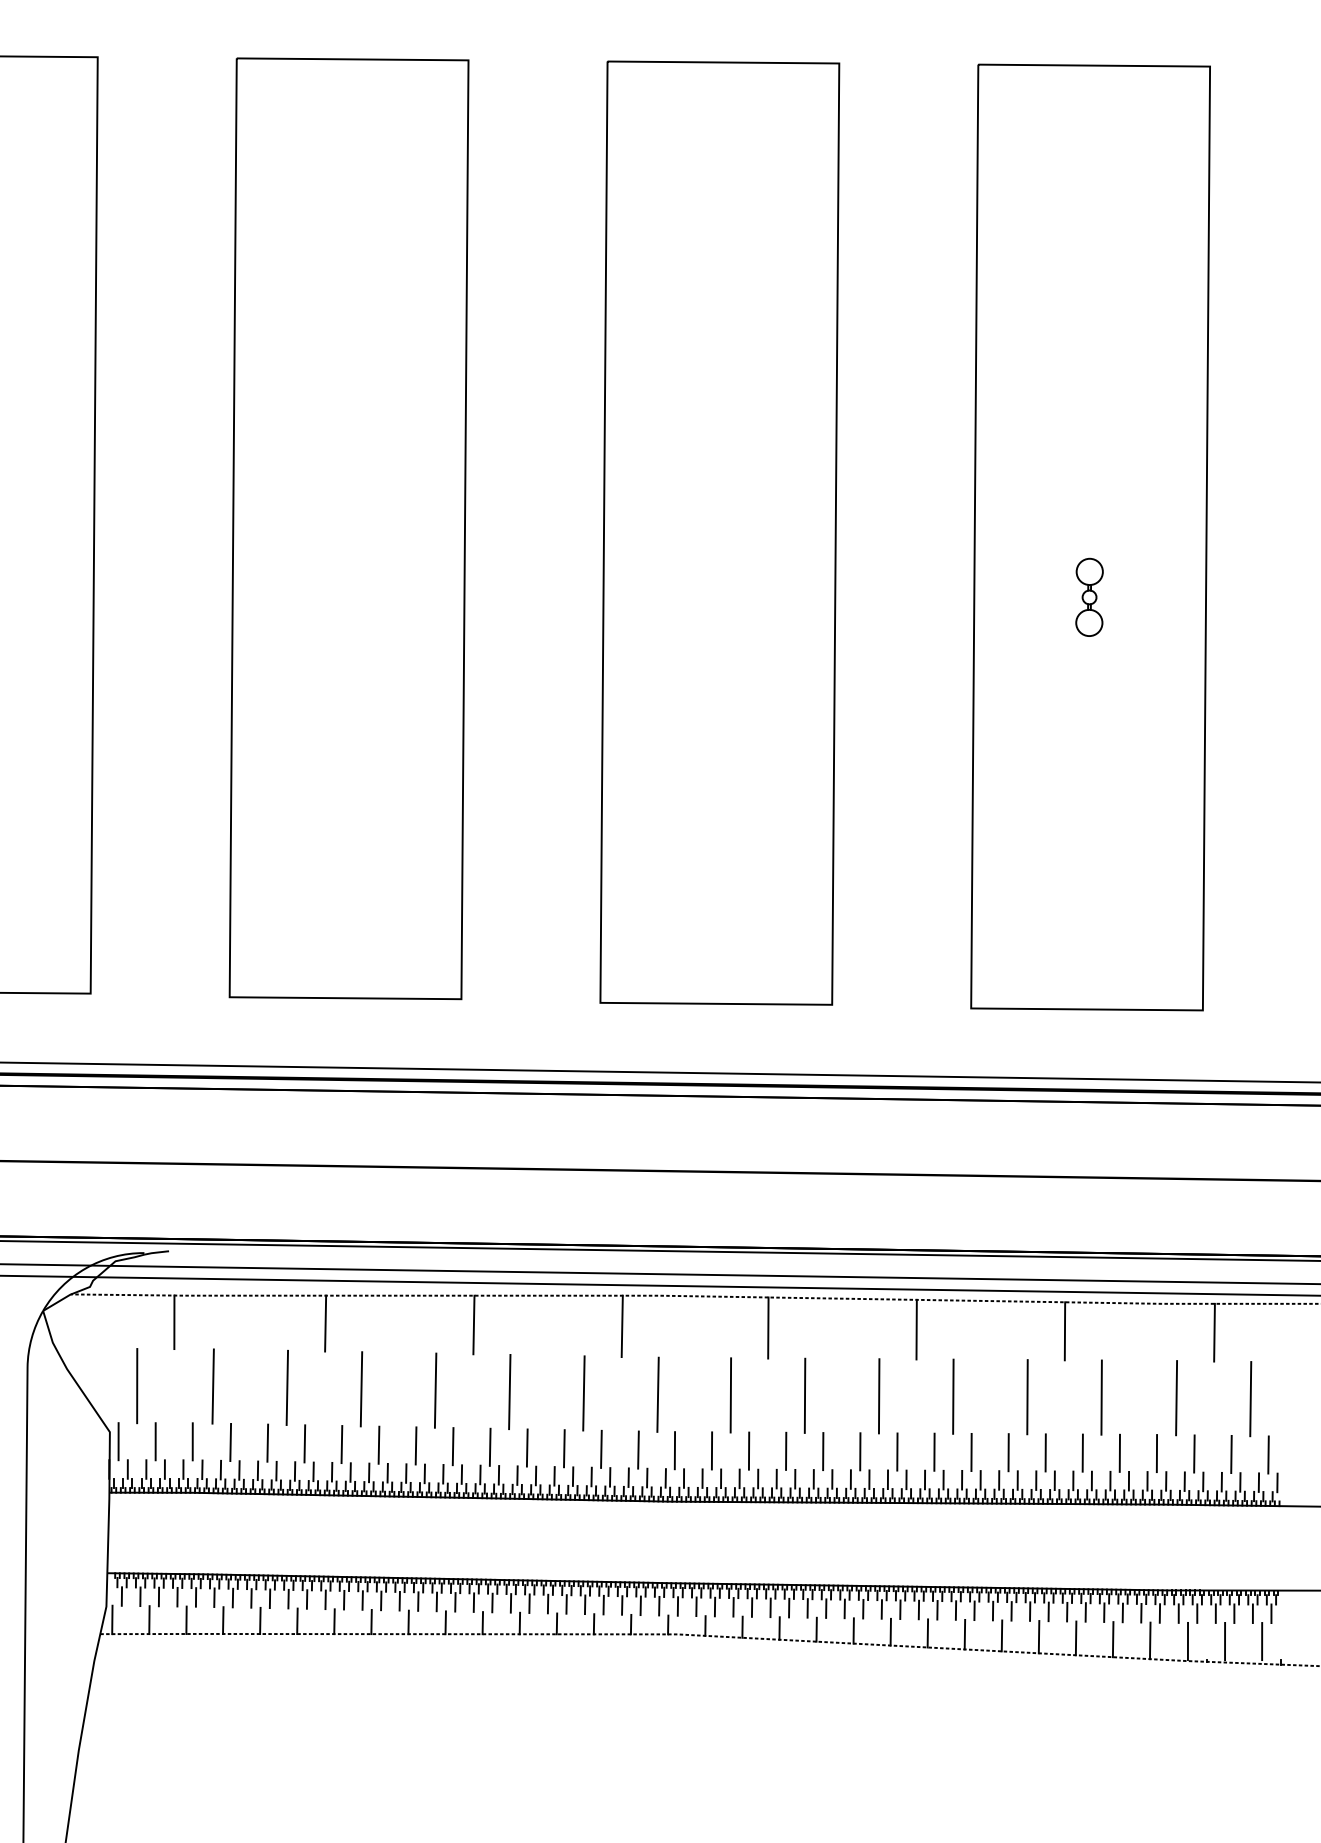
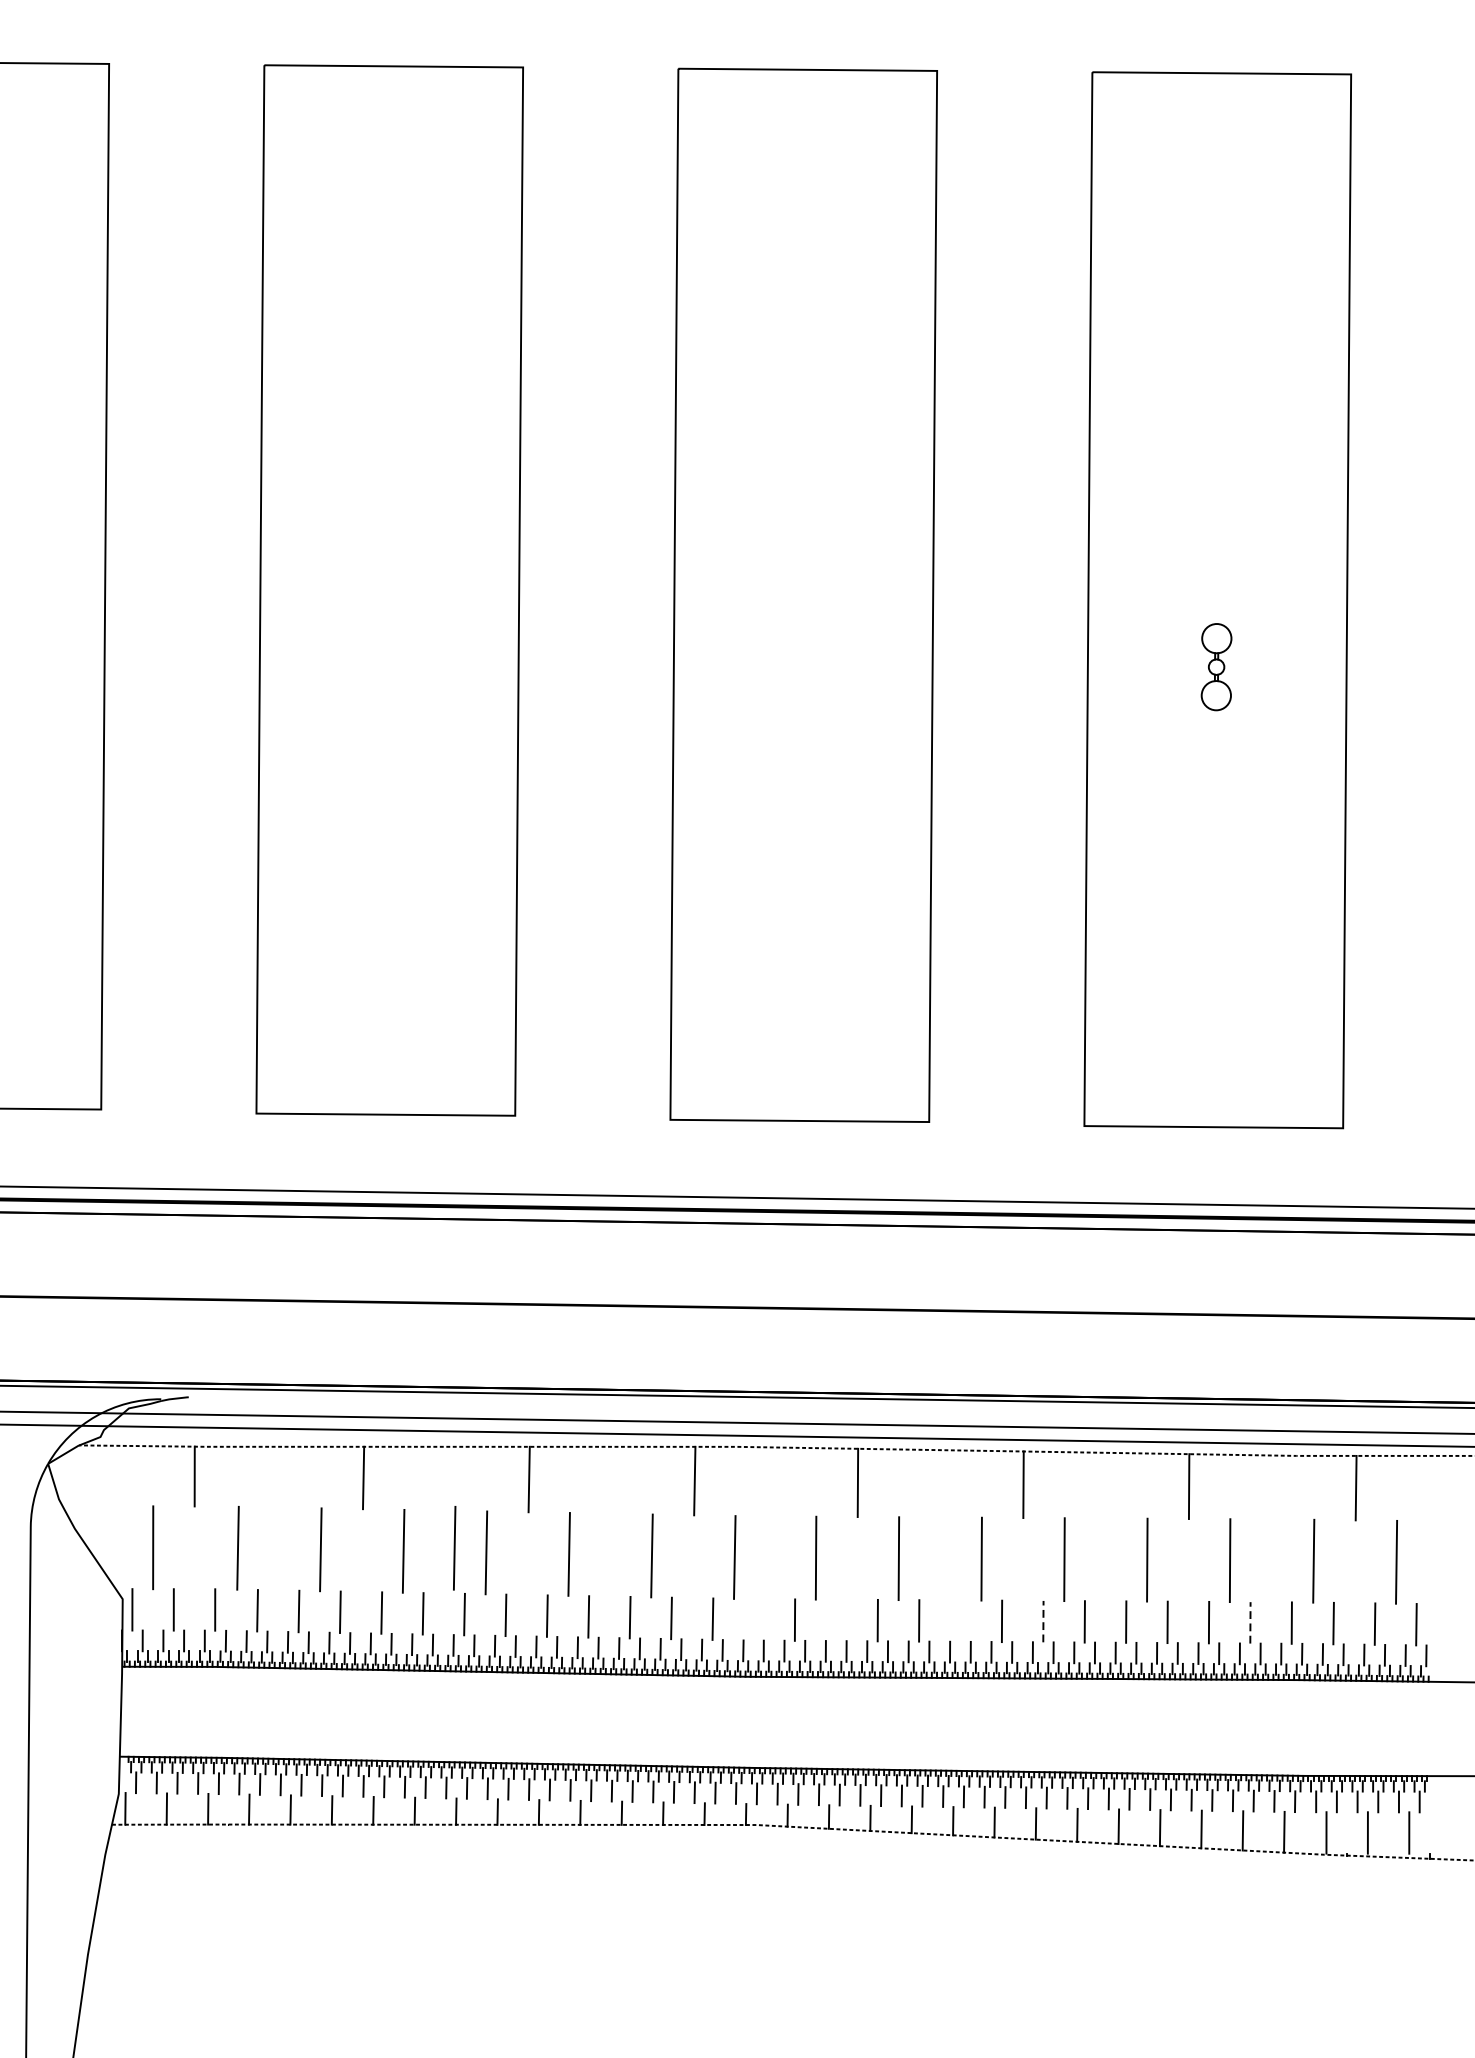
line: (406, 1386) -> (453, 1548), added
line: (674, 1450) -> (753, 1619), removed
line: (748, 1450) -> (835, 1619), removed
line: (860, 1451) -> (960, 1620), removed
line: (934, 1452) -> (1043, 1621), solid -> dashed
line: (1119, 1453) -> (1250, 1623), solid -> dashed

